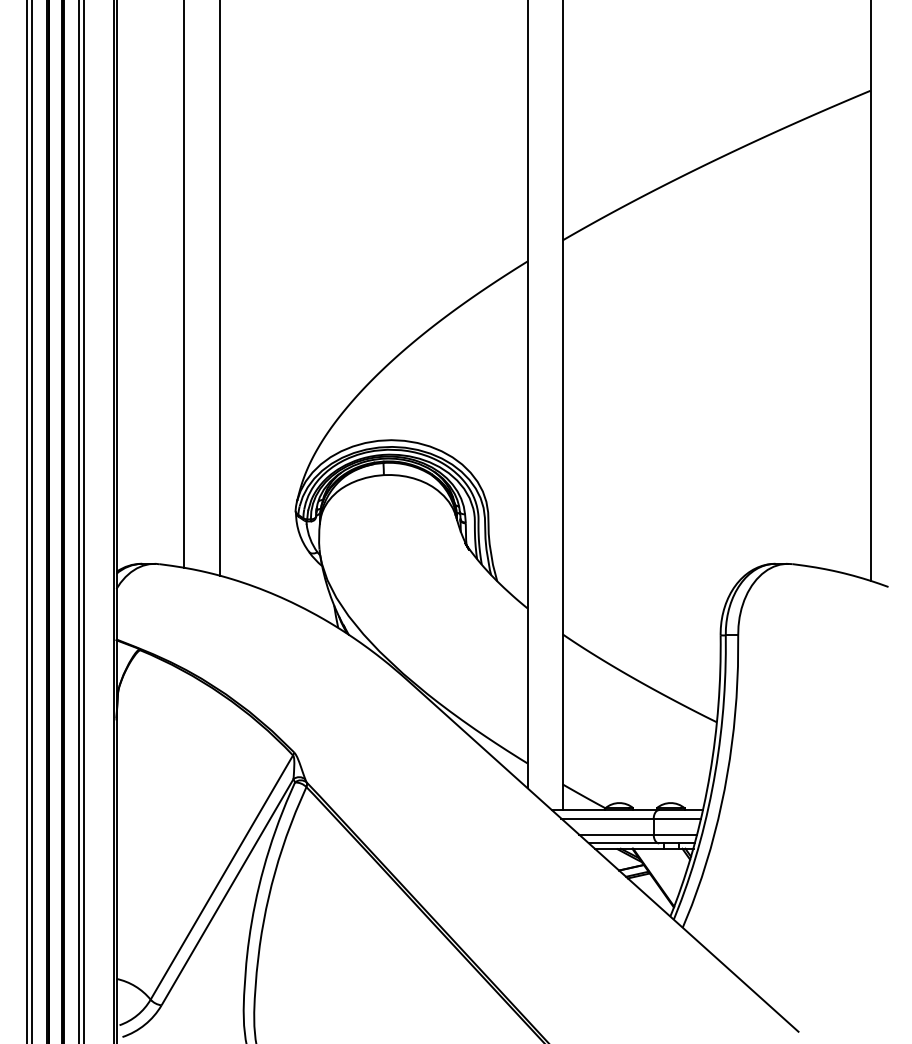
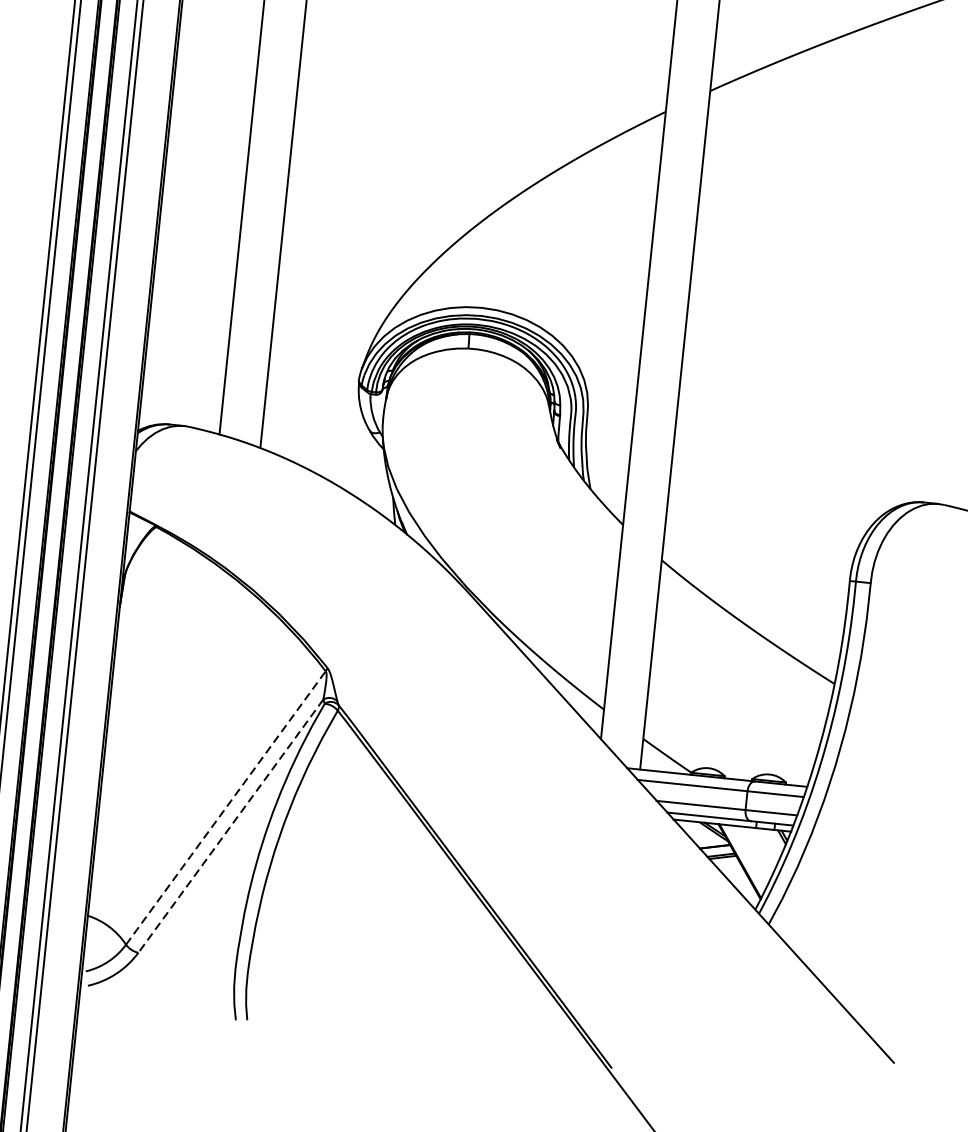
line: (221, 878) -> (225, 809), solid -> dashed
line: (227, 891) -> (230, 825), solid -> dashed

